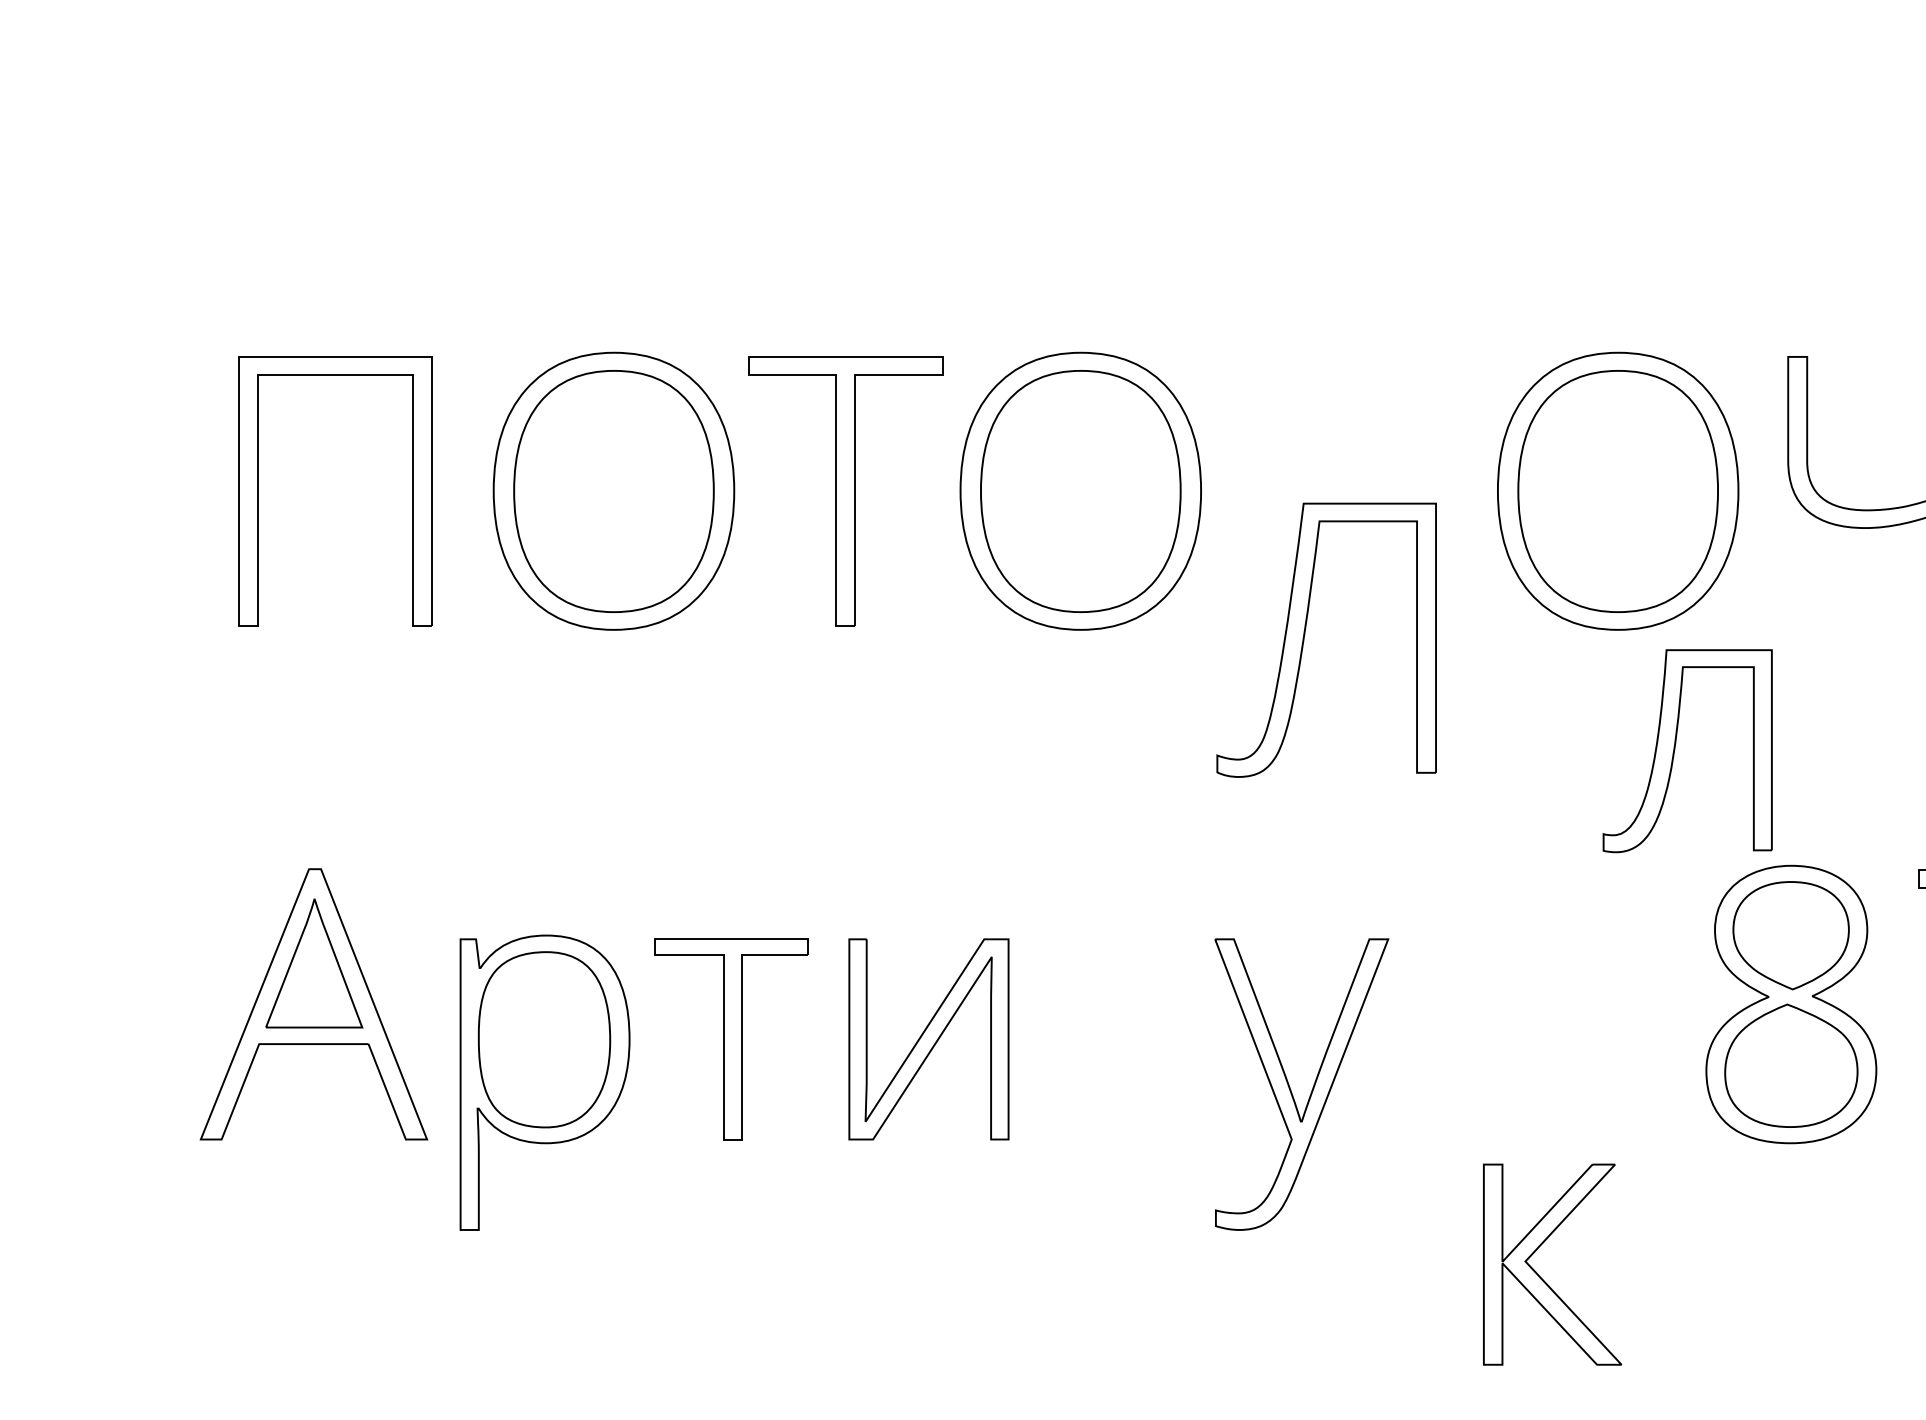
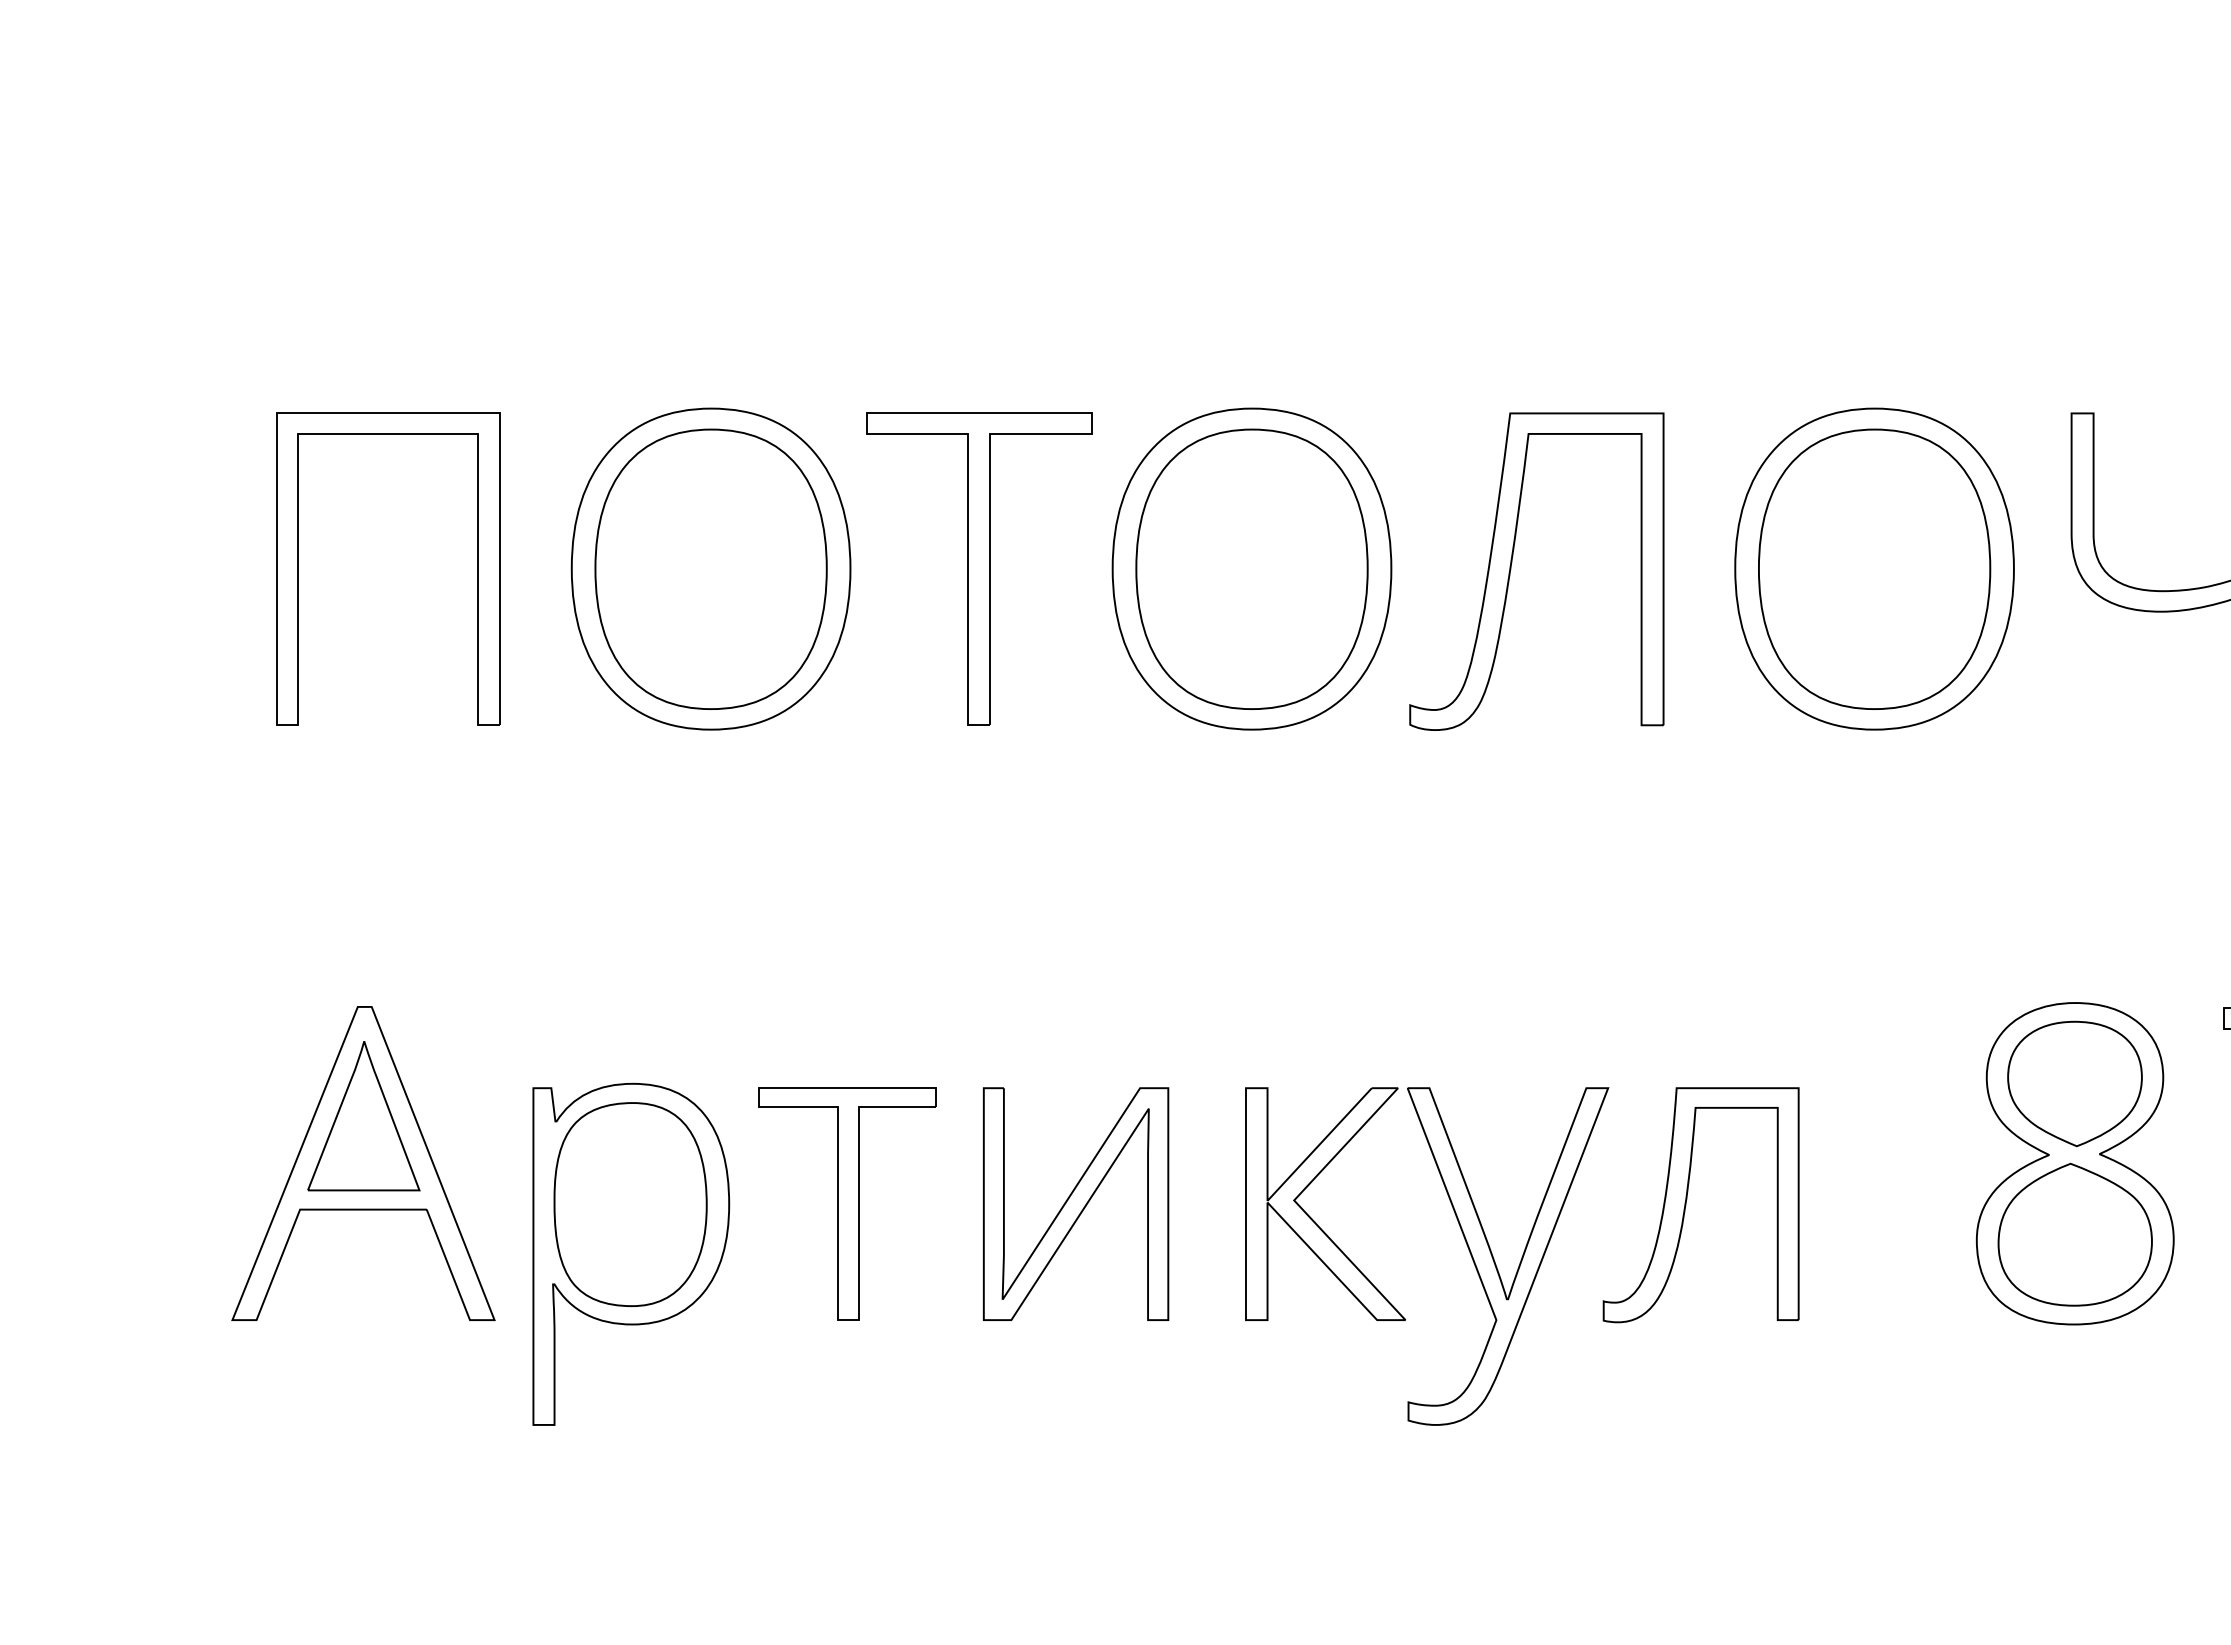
part: (1304, 638) -> (1511, 569), moved
part: (1675, 751) -> (1686, 1205), moved
part: (1540, 1276) -> (1311, 1217), moved

